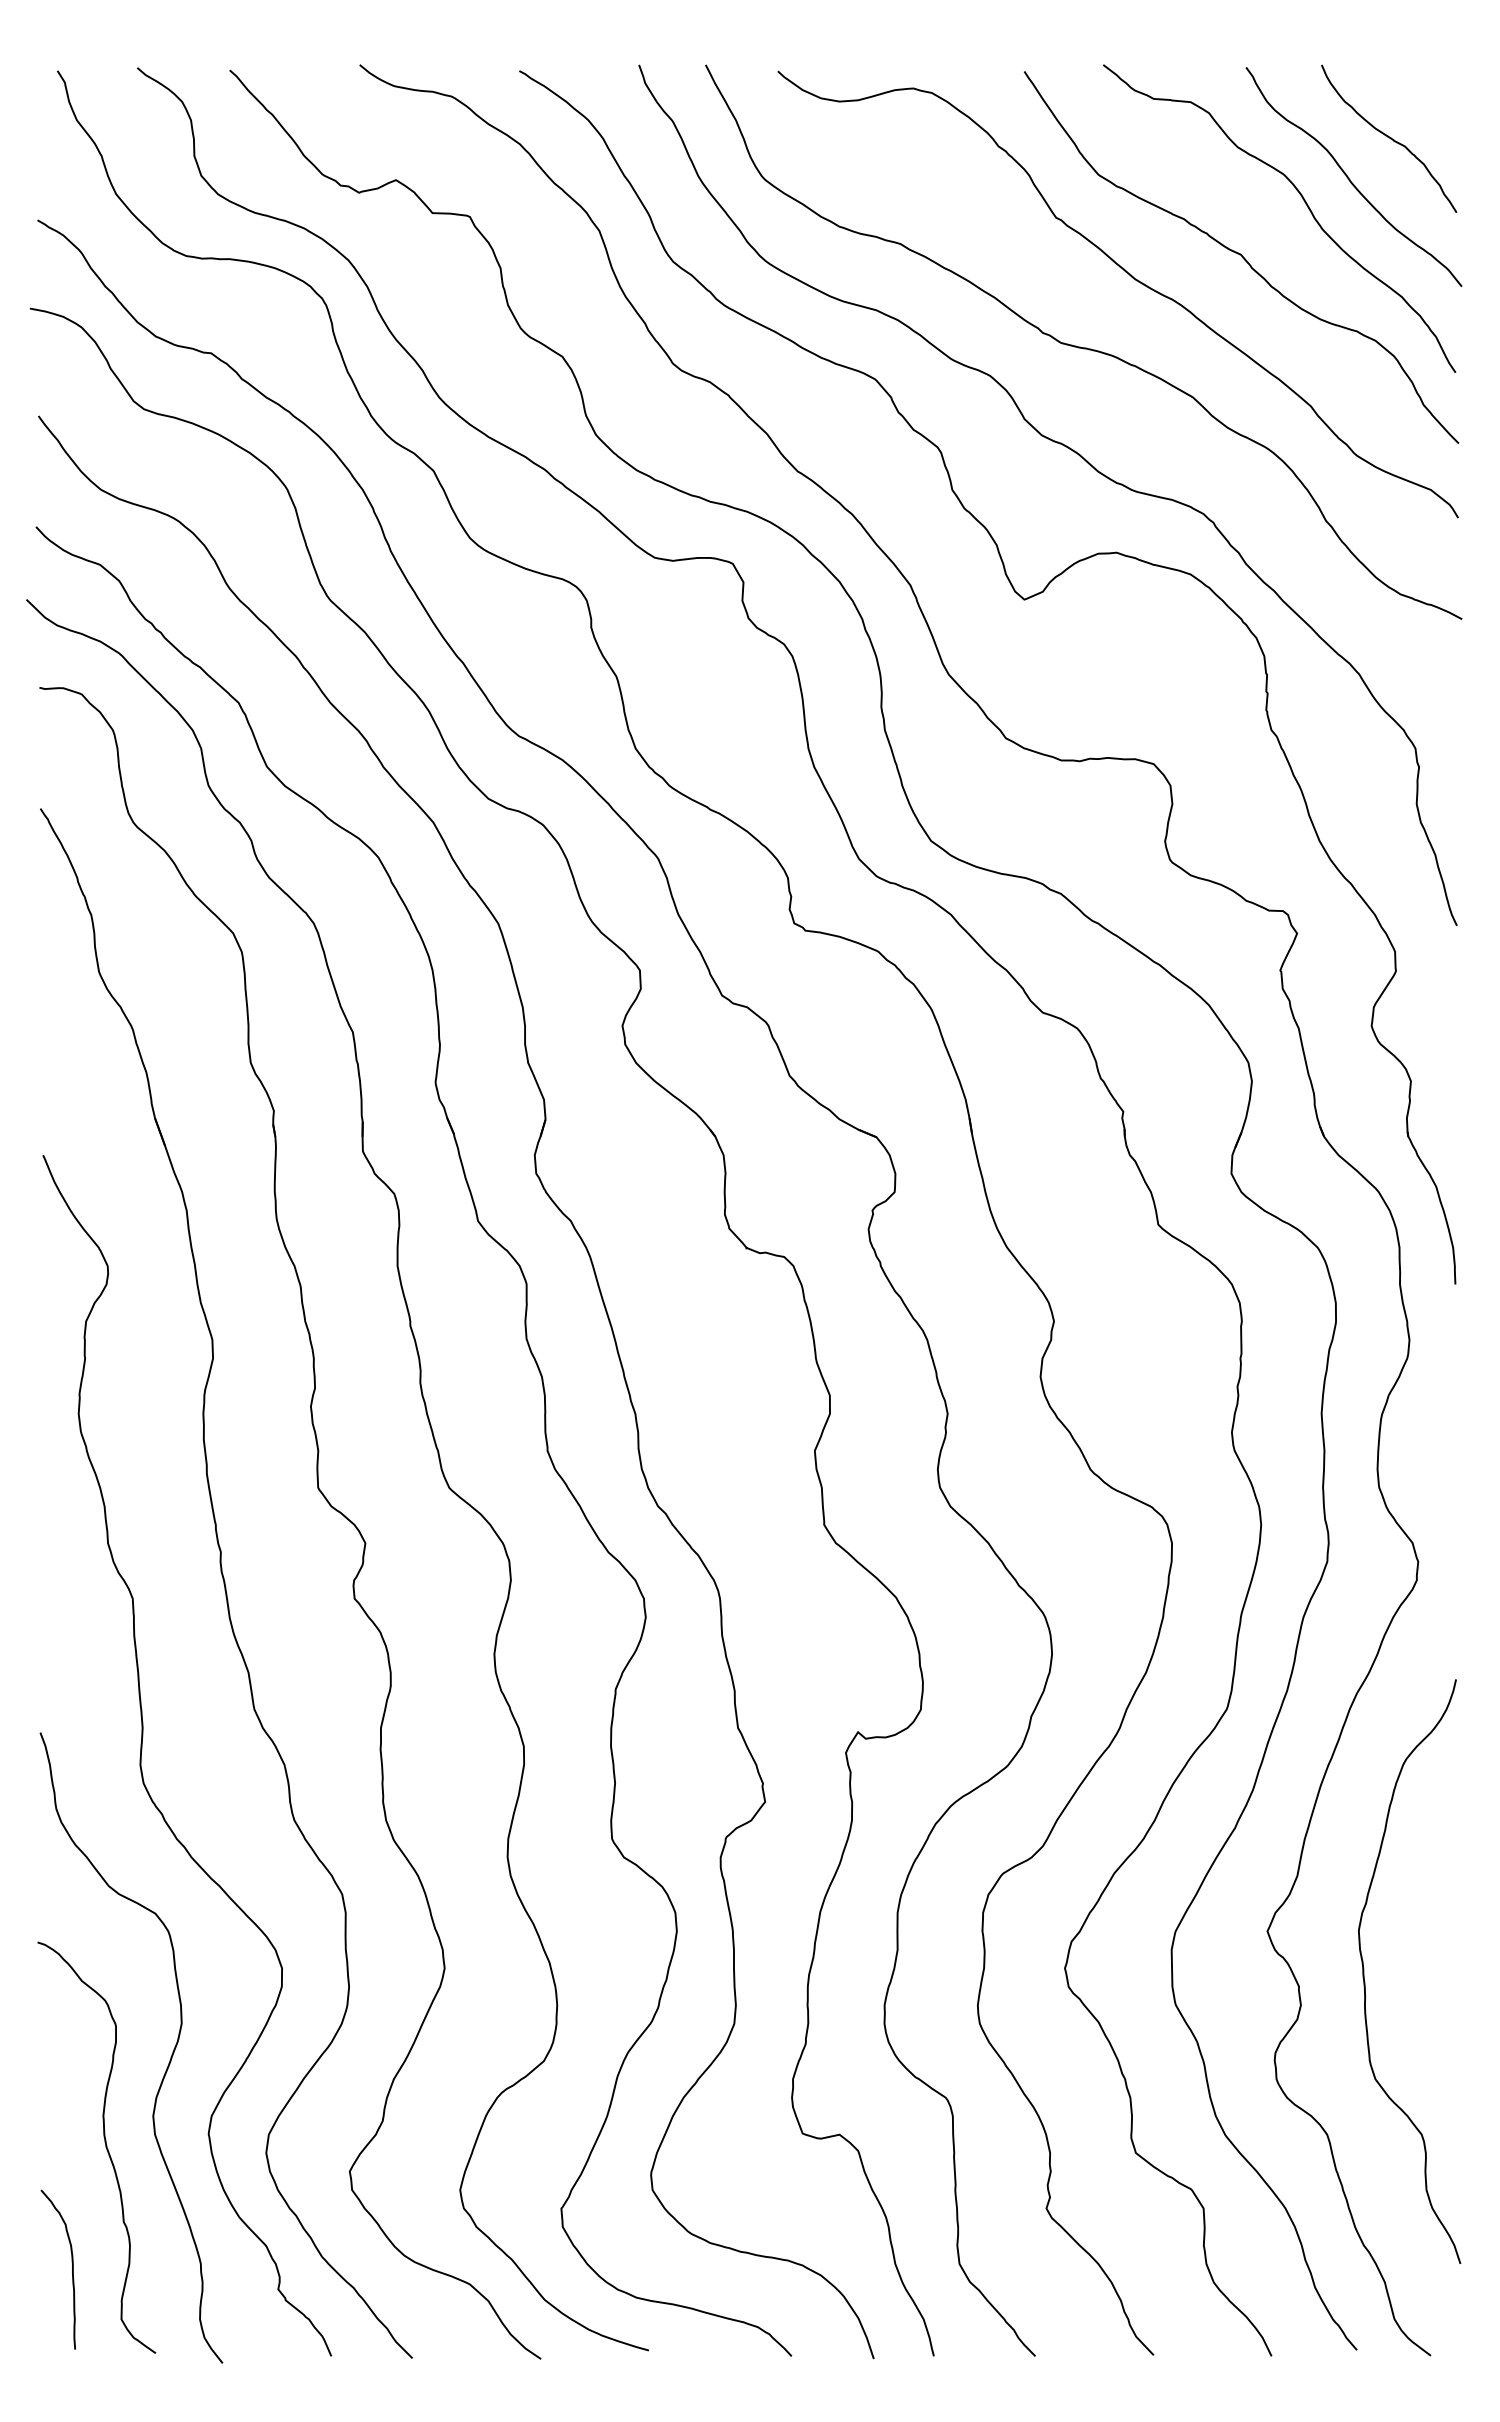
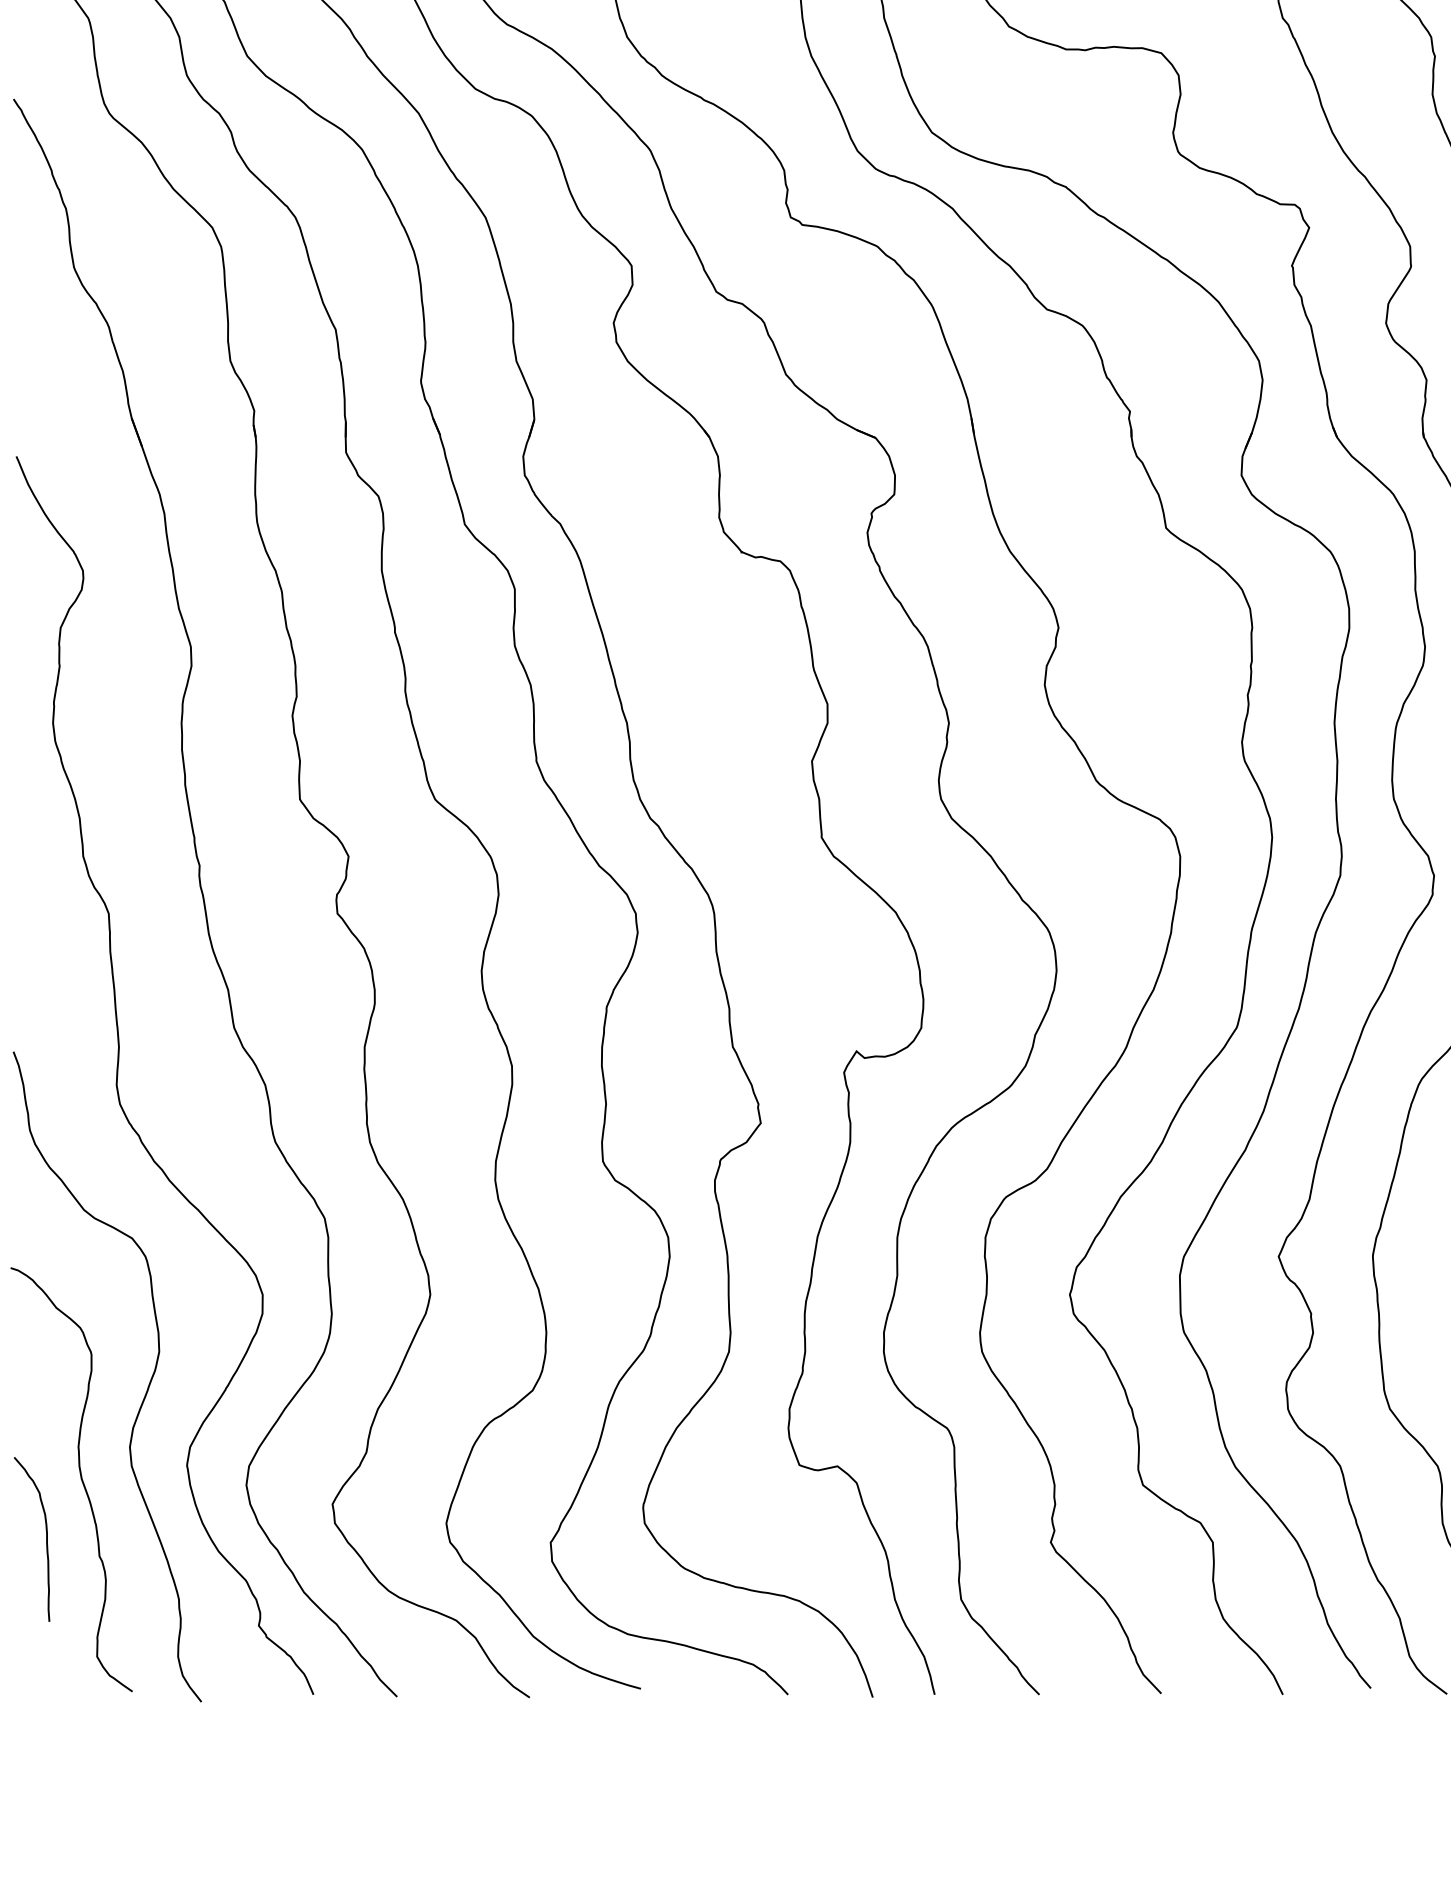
curve: (72, 2269) -> (46, 1539), moved

